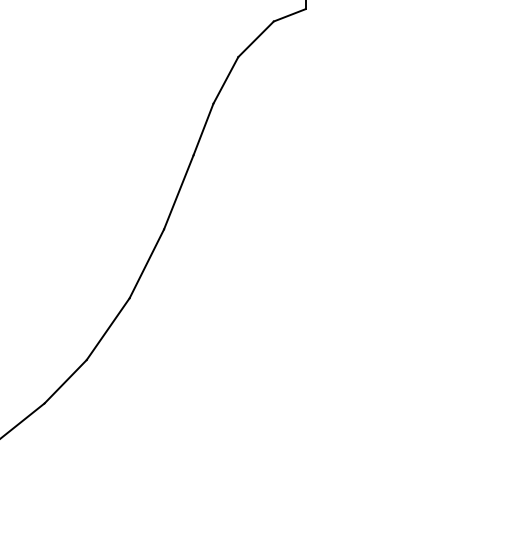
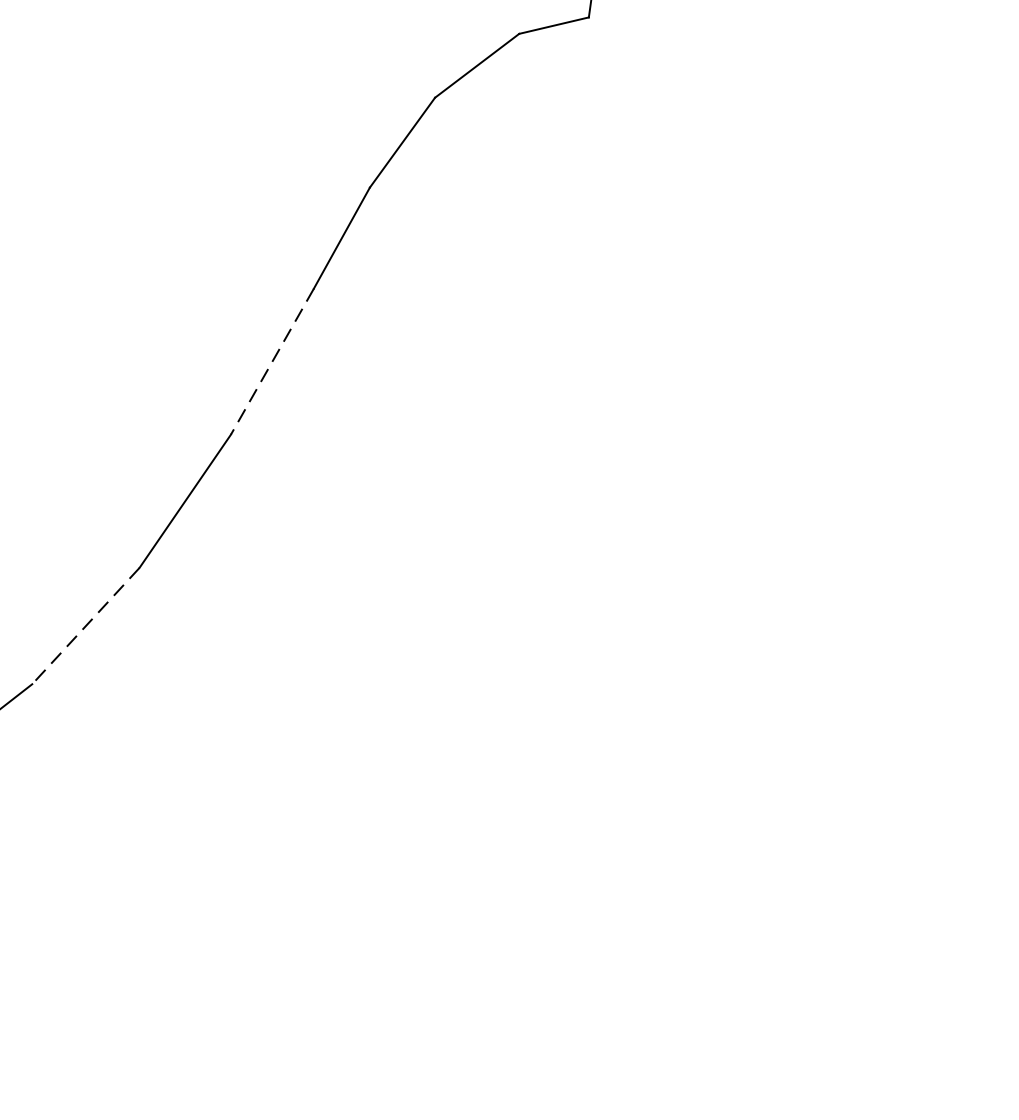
line: (178, 192) -> (271, 362), solid -> dashed
line: (108, 329) -> (86, 626), solid -> dashed

